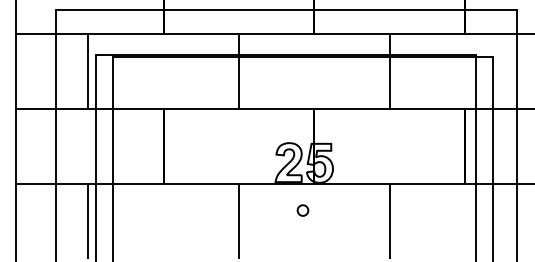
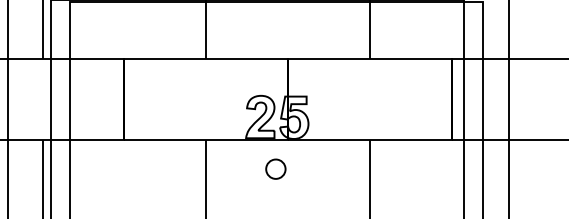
part: (302, 210) -> (275, 169), size x1.67

